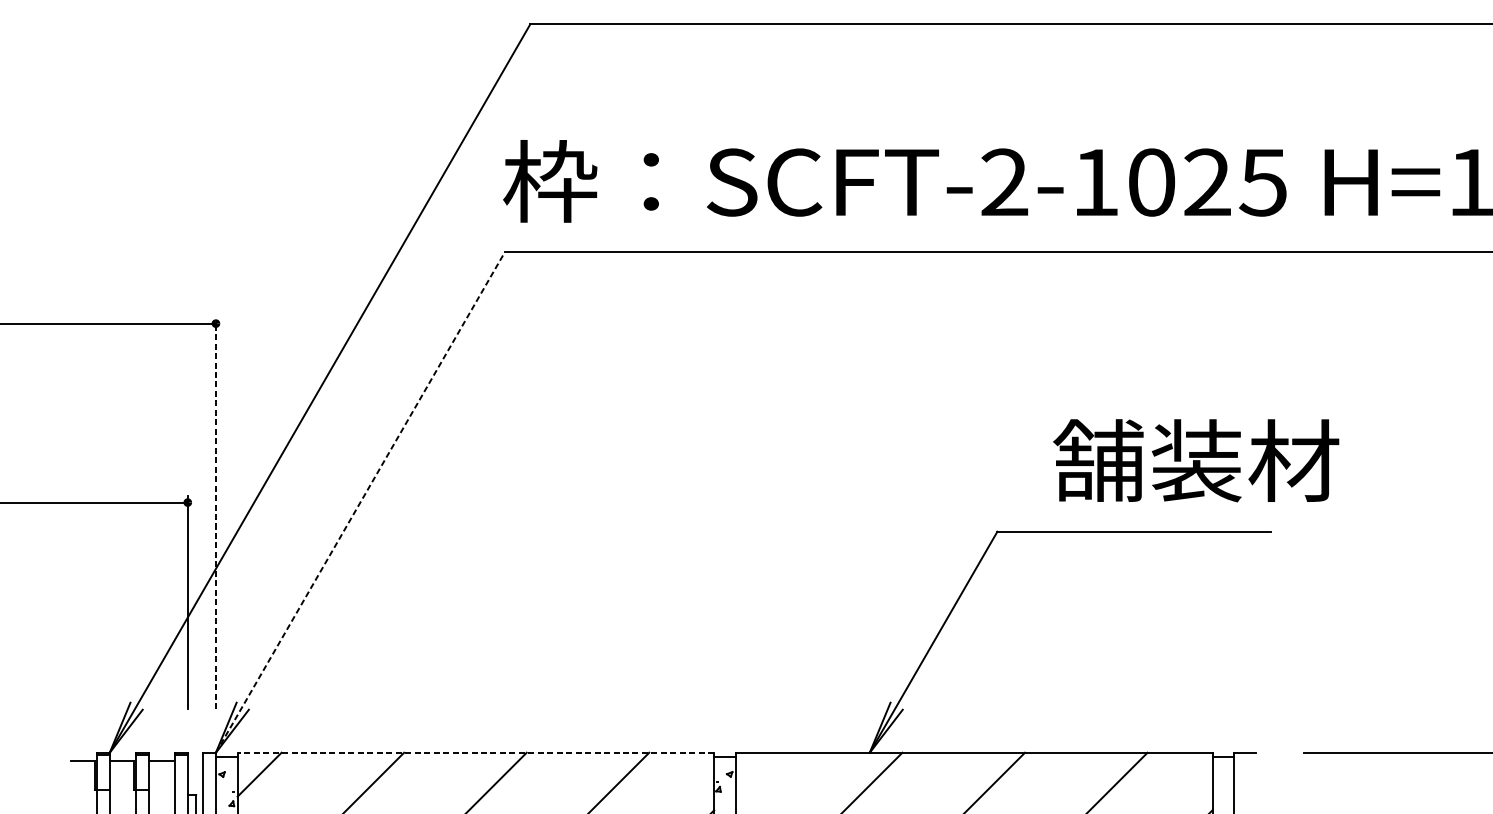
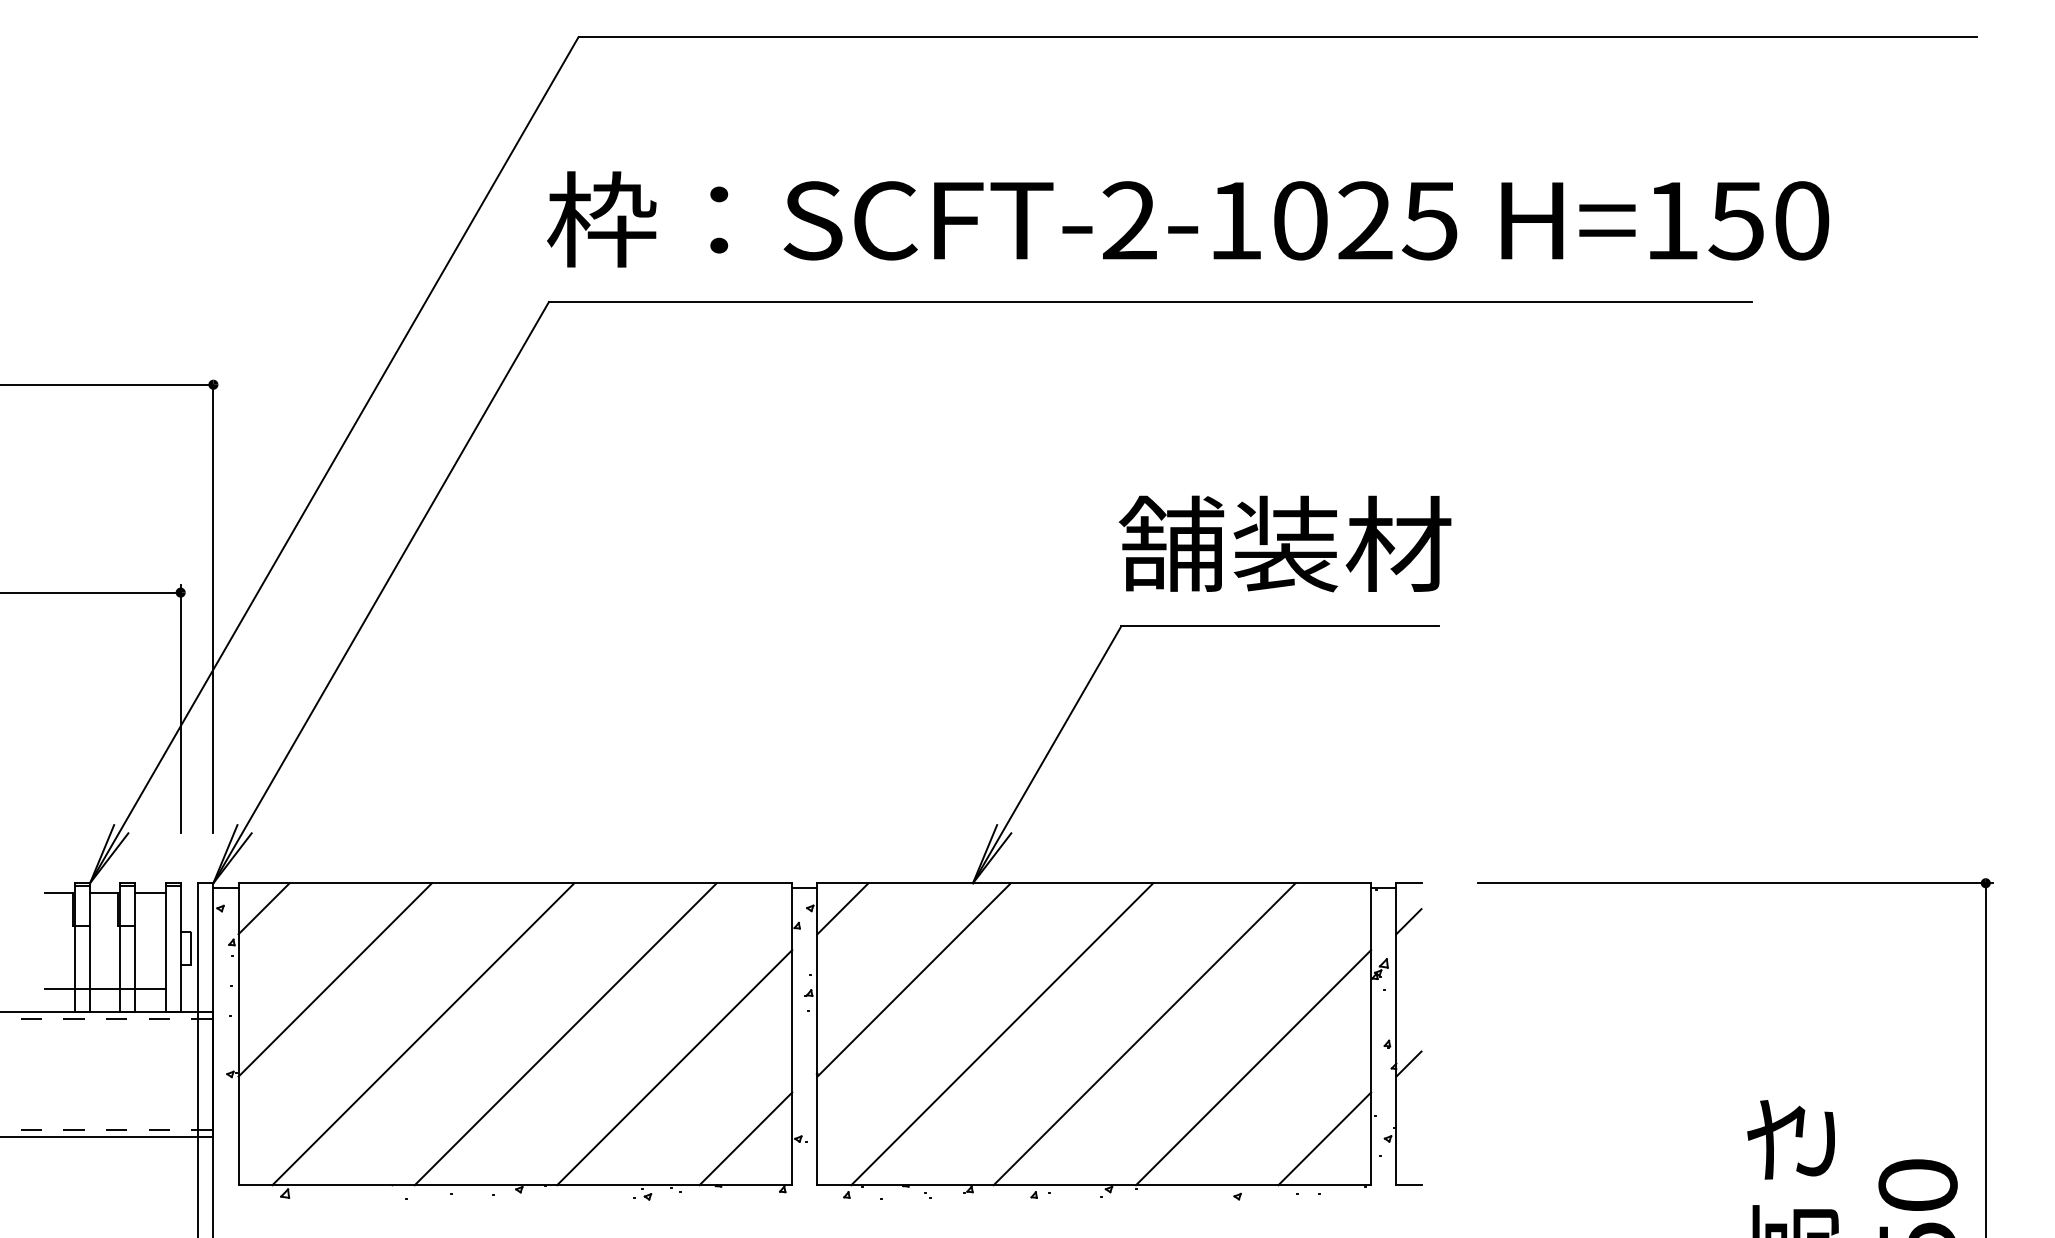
text: (1195, 460) -> (1284, 543), moved
line: (360, 502) -> (381, 592), dashed -> solid
line: (216, 516) -> (213, 608), dashed -> solid
line: (475, 752) -> (515, 883), dashed -> solid
line: (757, 774) -> (842, 908), added
line: (1244, 785) -> (1408, 921), added

